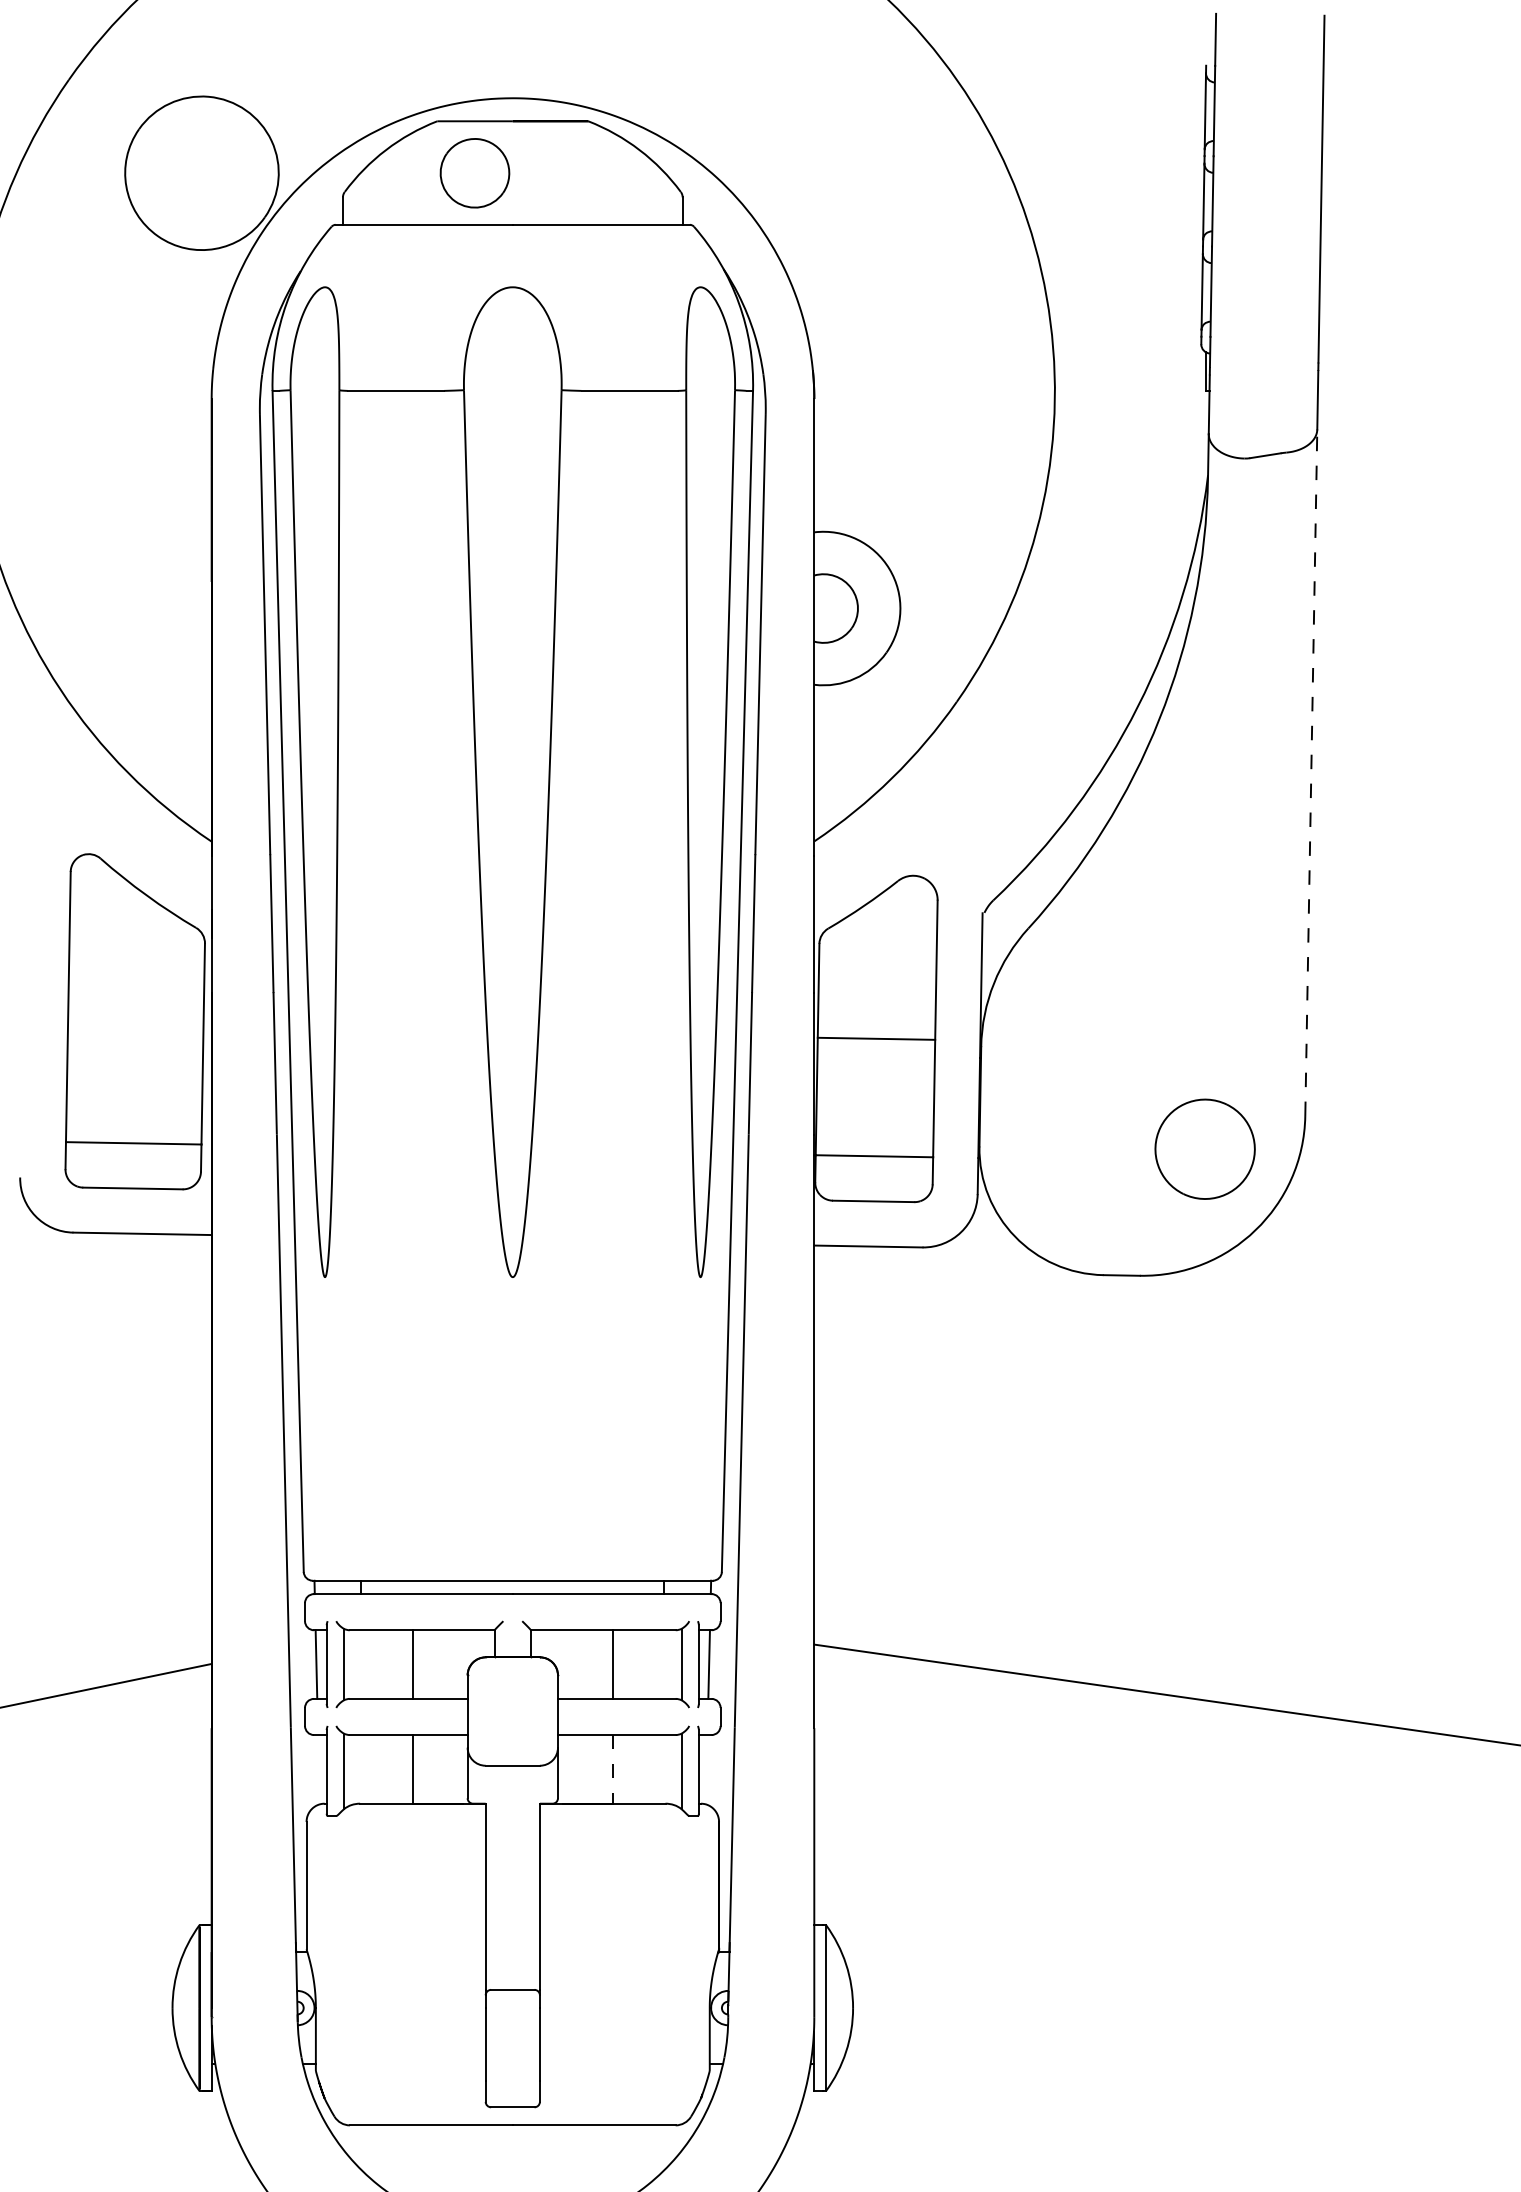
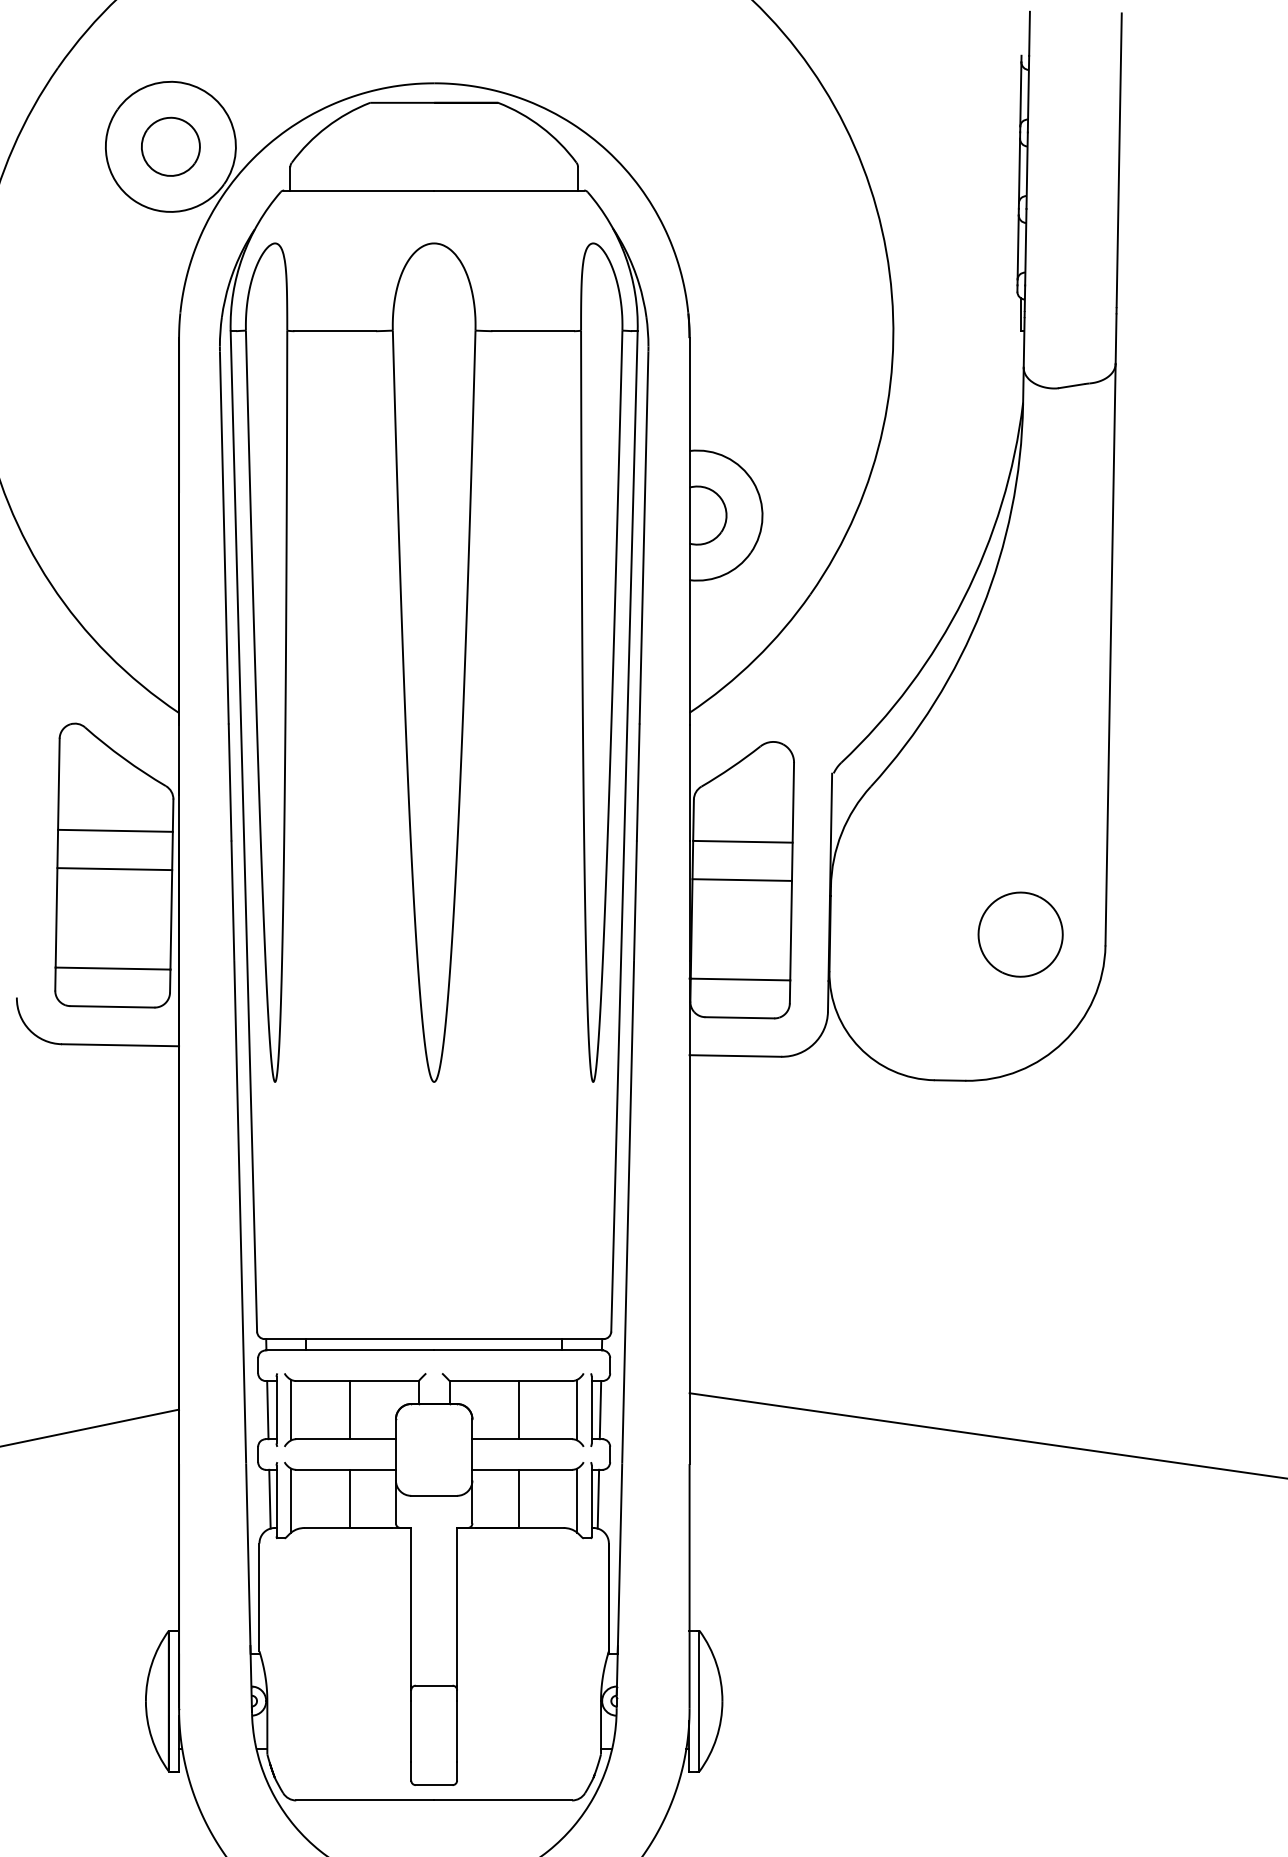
part: (474, 173) -> (170, 147), moved
line: (1311, 772) -> (1110, 654), dashed -> solid
line: (136, 980) -> (115, 830), added
line: (877, 993) -> (743, 841), added
line: (135, 1025) -> (114, 868), added
part: (1204, 1148) -> (1020, 934), moved
line: (318, 1769) -> (269, 1499), added
line: (612, 1769) -> (518, 1499), dashed -> solid
line: (706, 1769) -> (598, 1499), added

